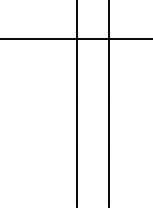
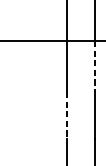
line: (109, 69) -> (95, 67), solid -> dashed
line: (76, 125) -> (66, 116), solid -> dashed

